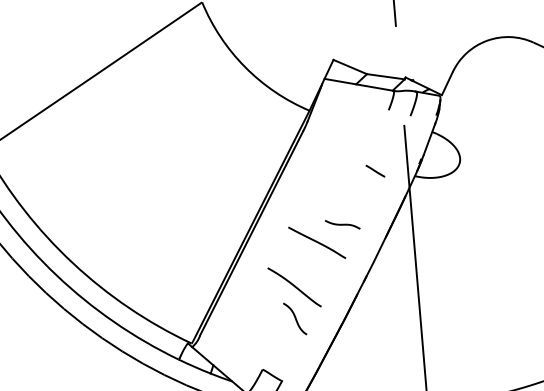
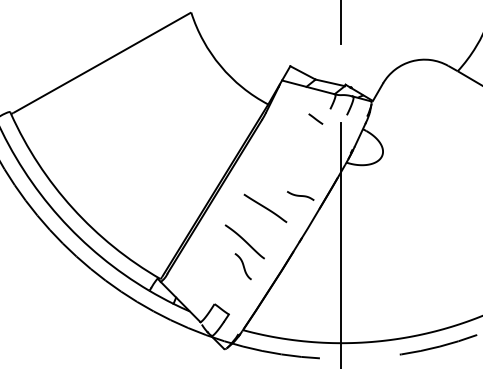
line: (374, 170) -> (315, 118), moved
curve: (342, 224) -> (300, 195), moved

